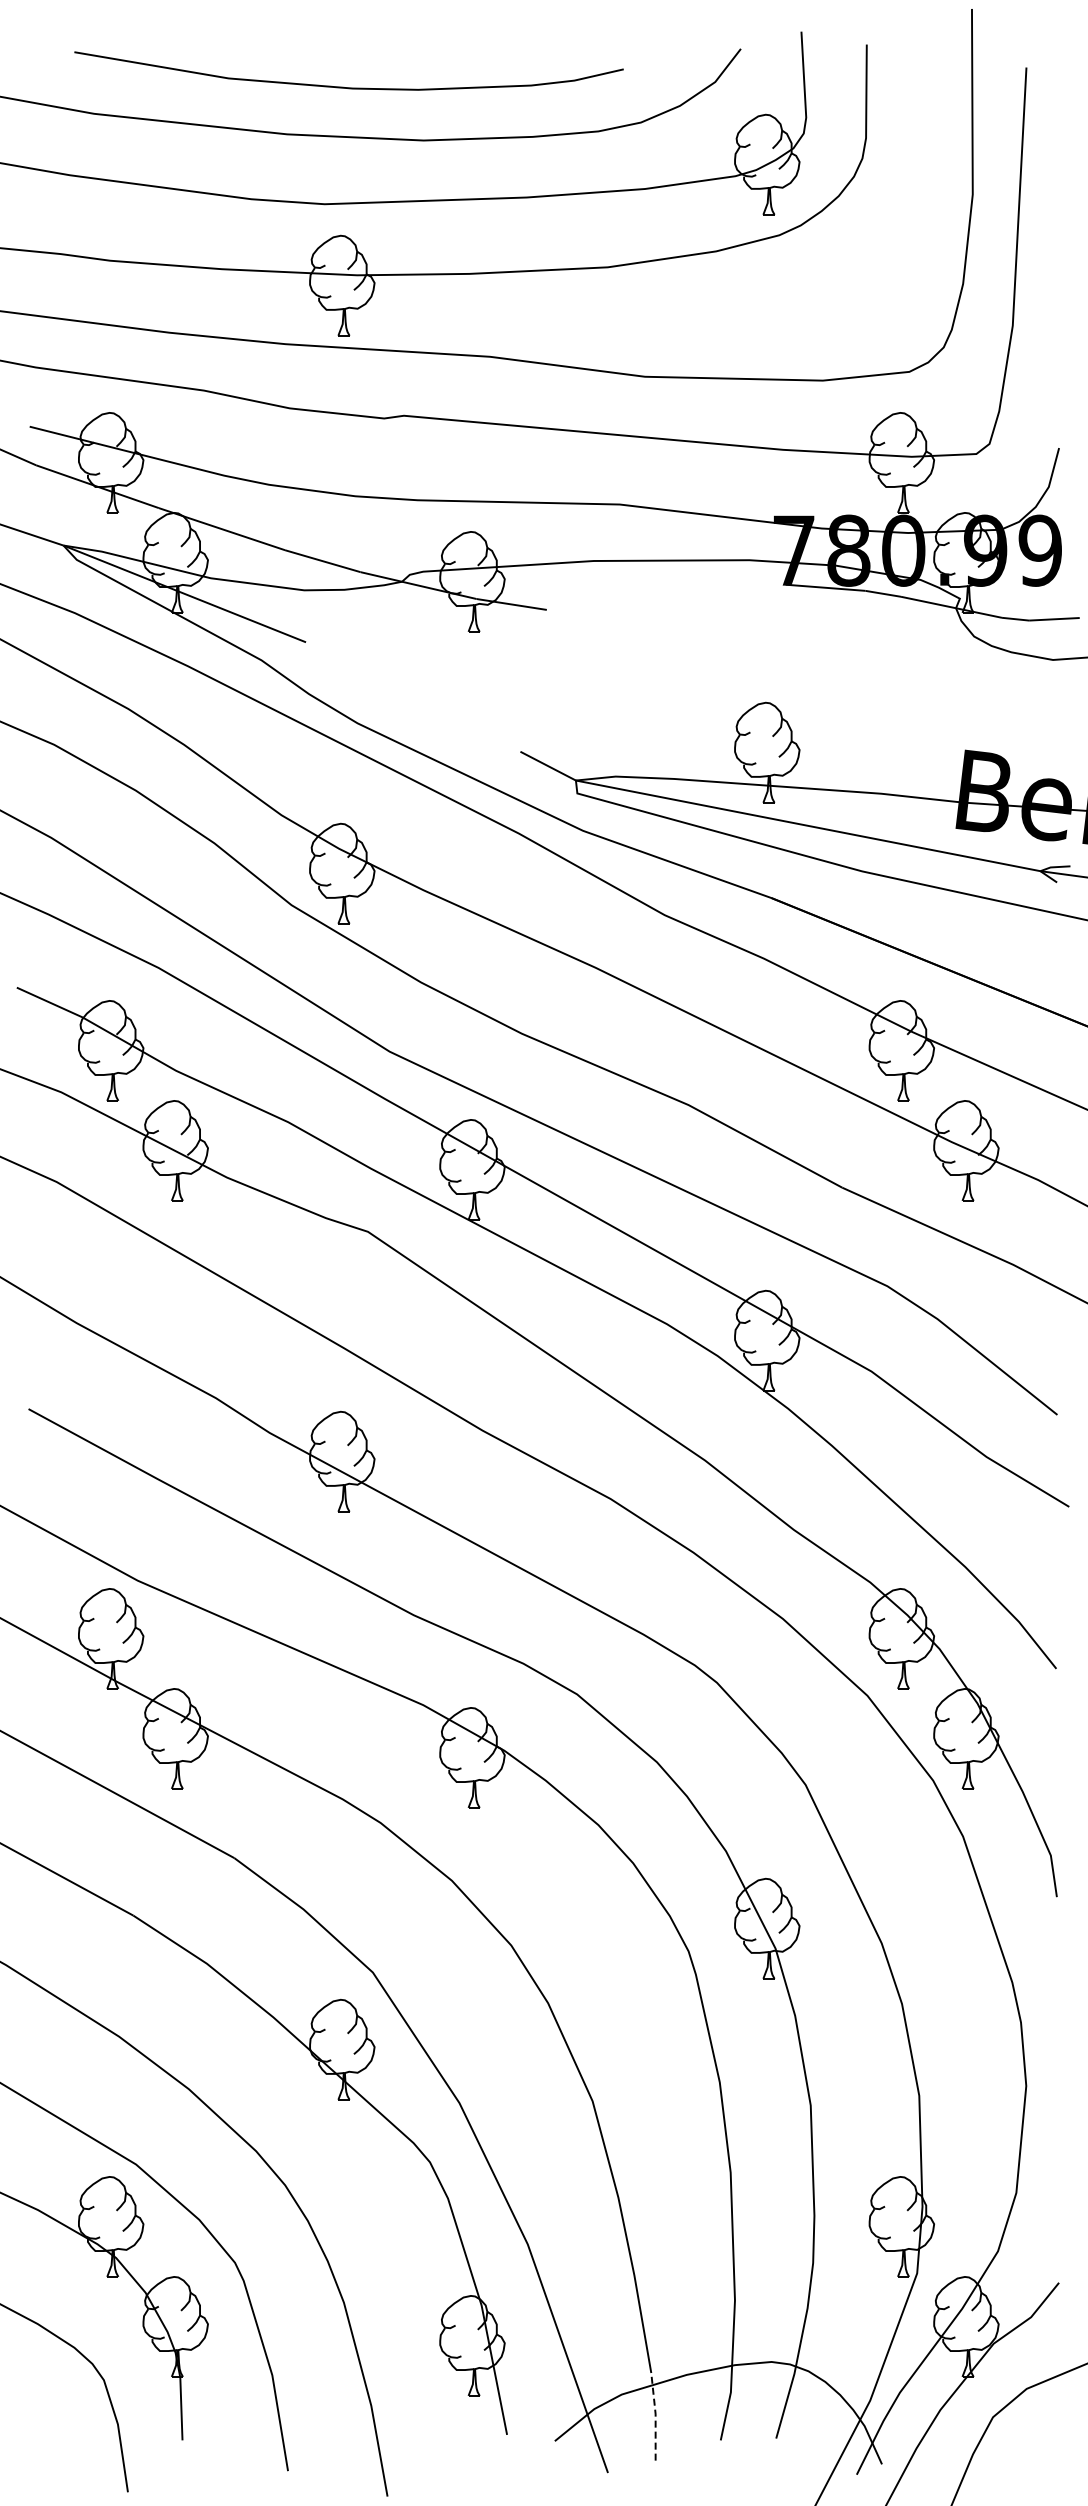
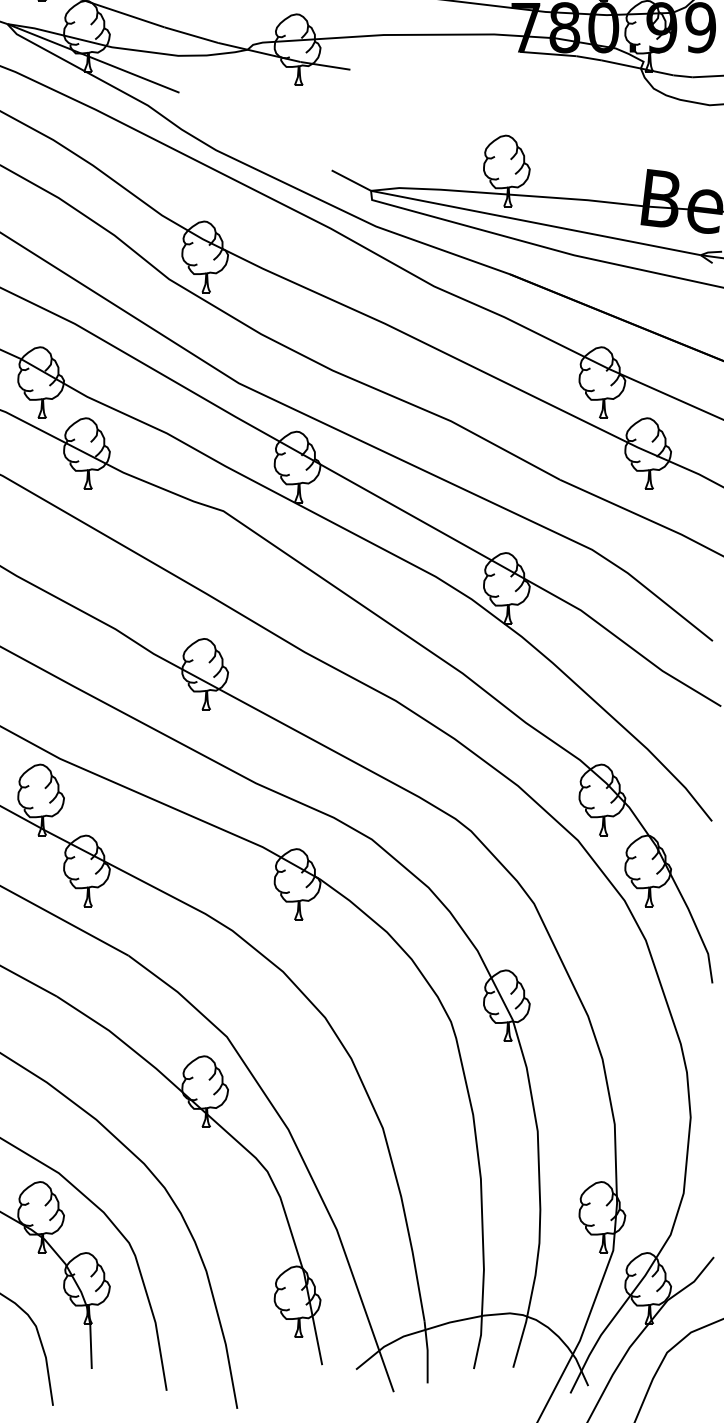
line: (655, 2416) -> (427, 1352), dashed -> solid

